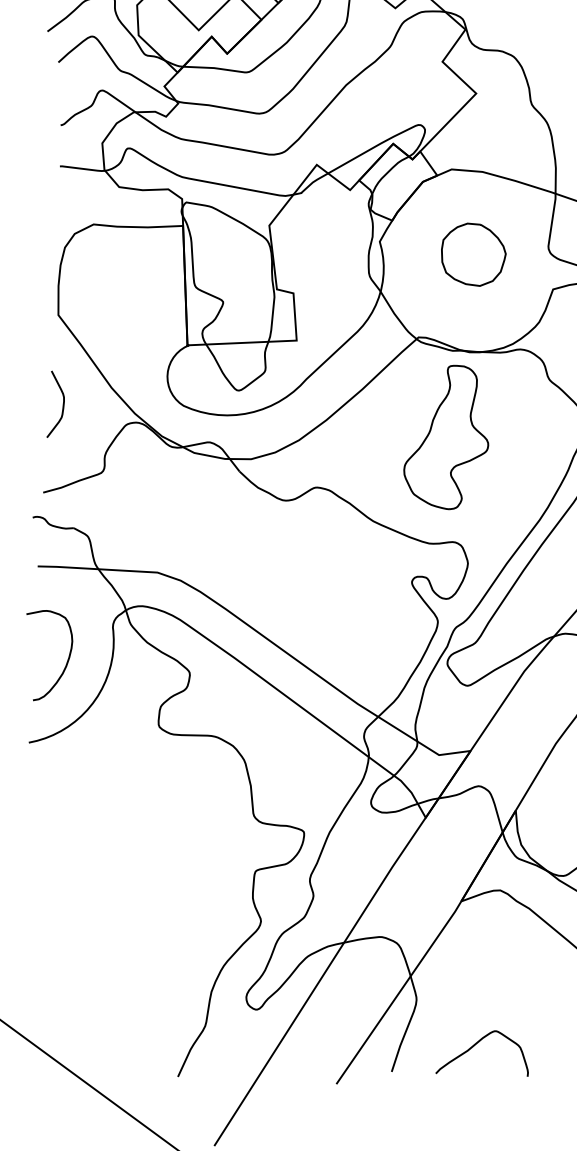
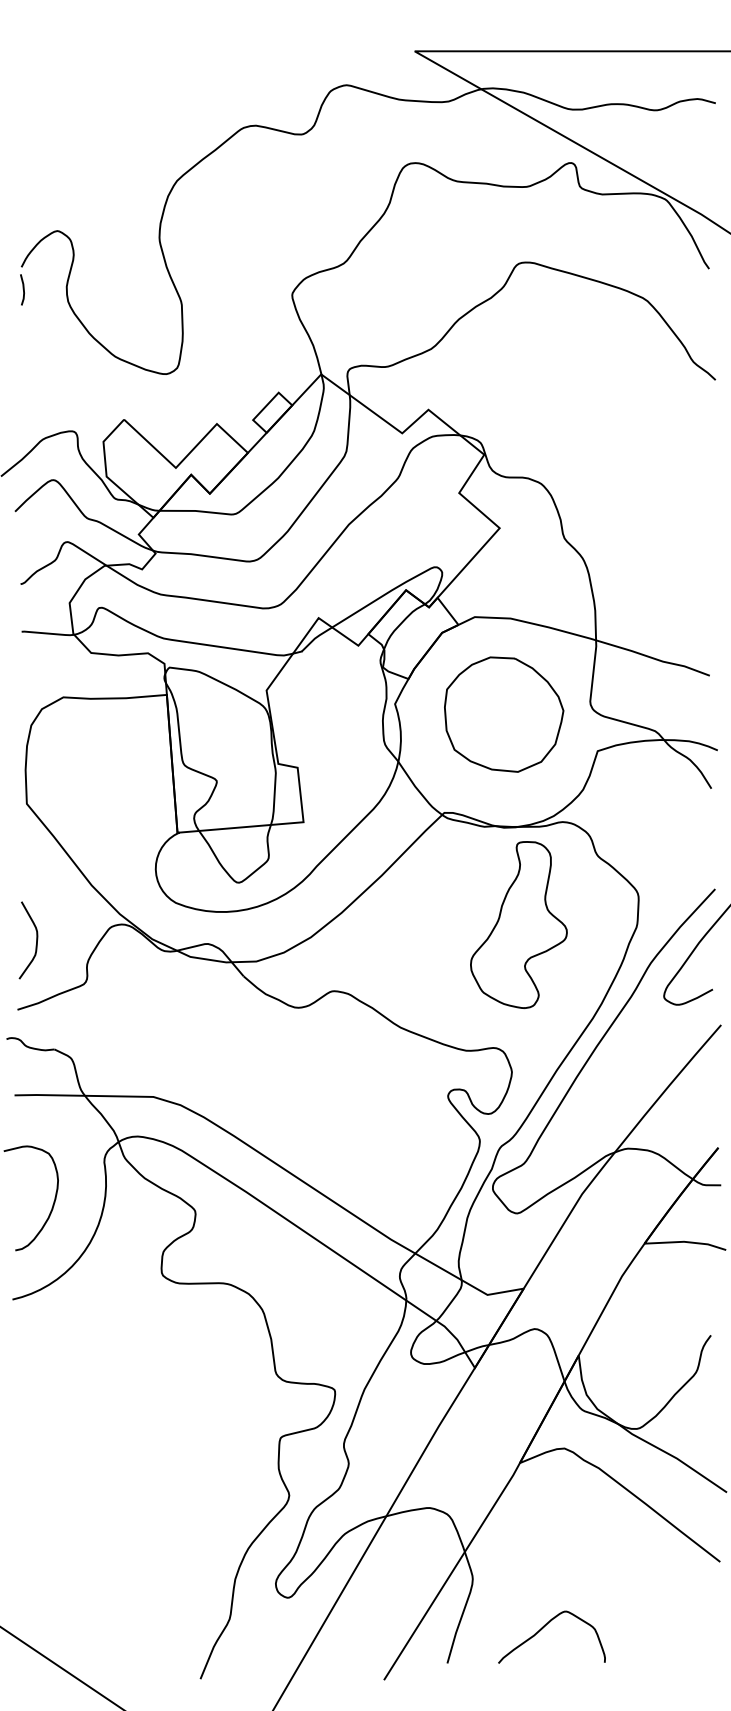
part: (473, 254) -> (504, 714), size x1.6
curve: (63, 404) -> (36, 940), moved
part: (446, 436) -> (518, 924), moved

